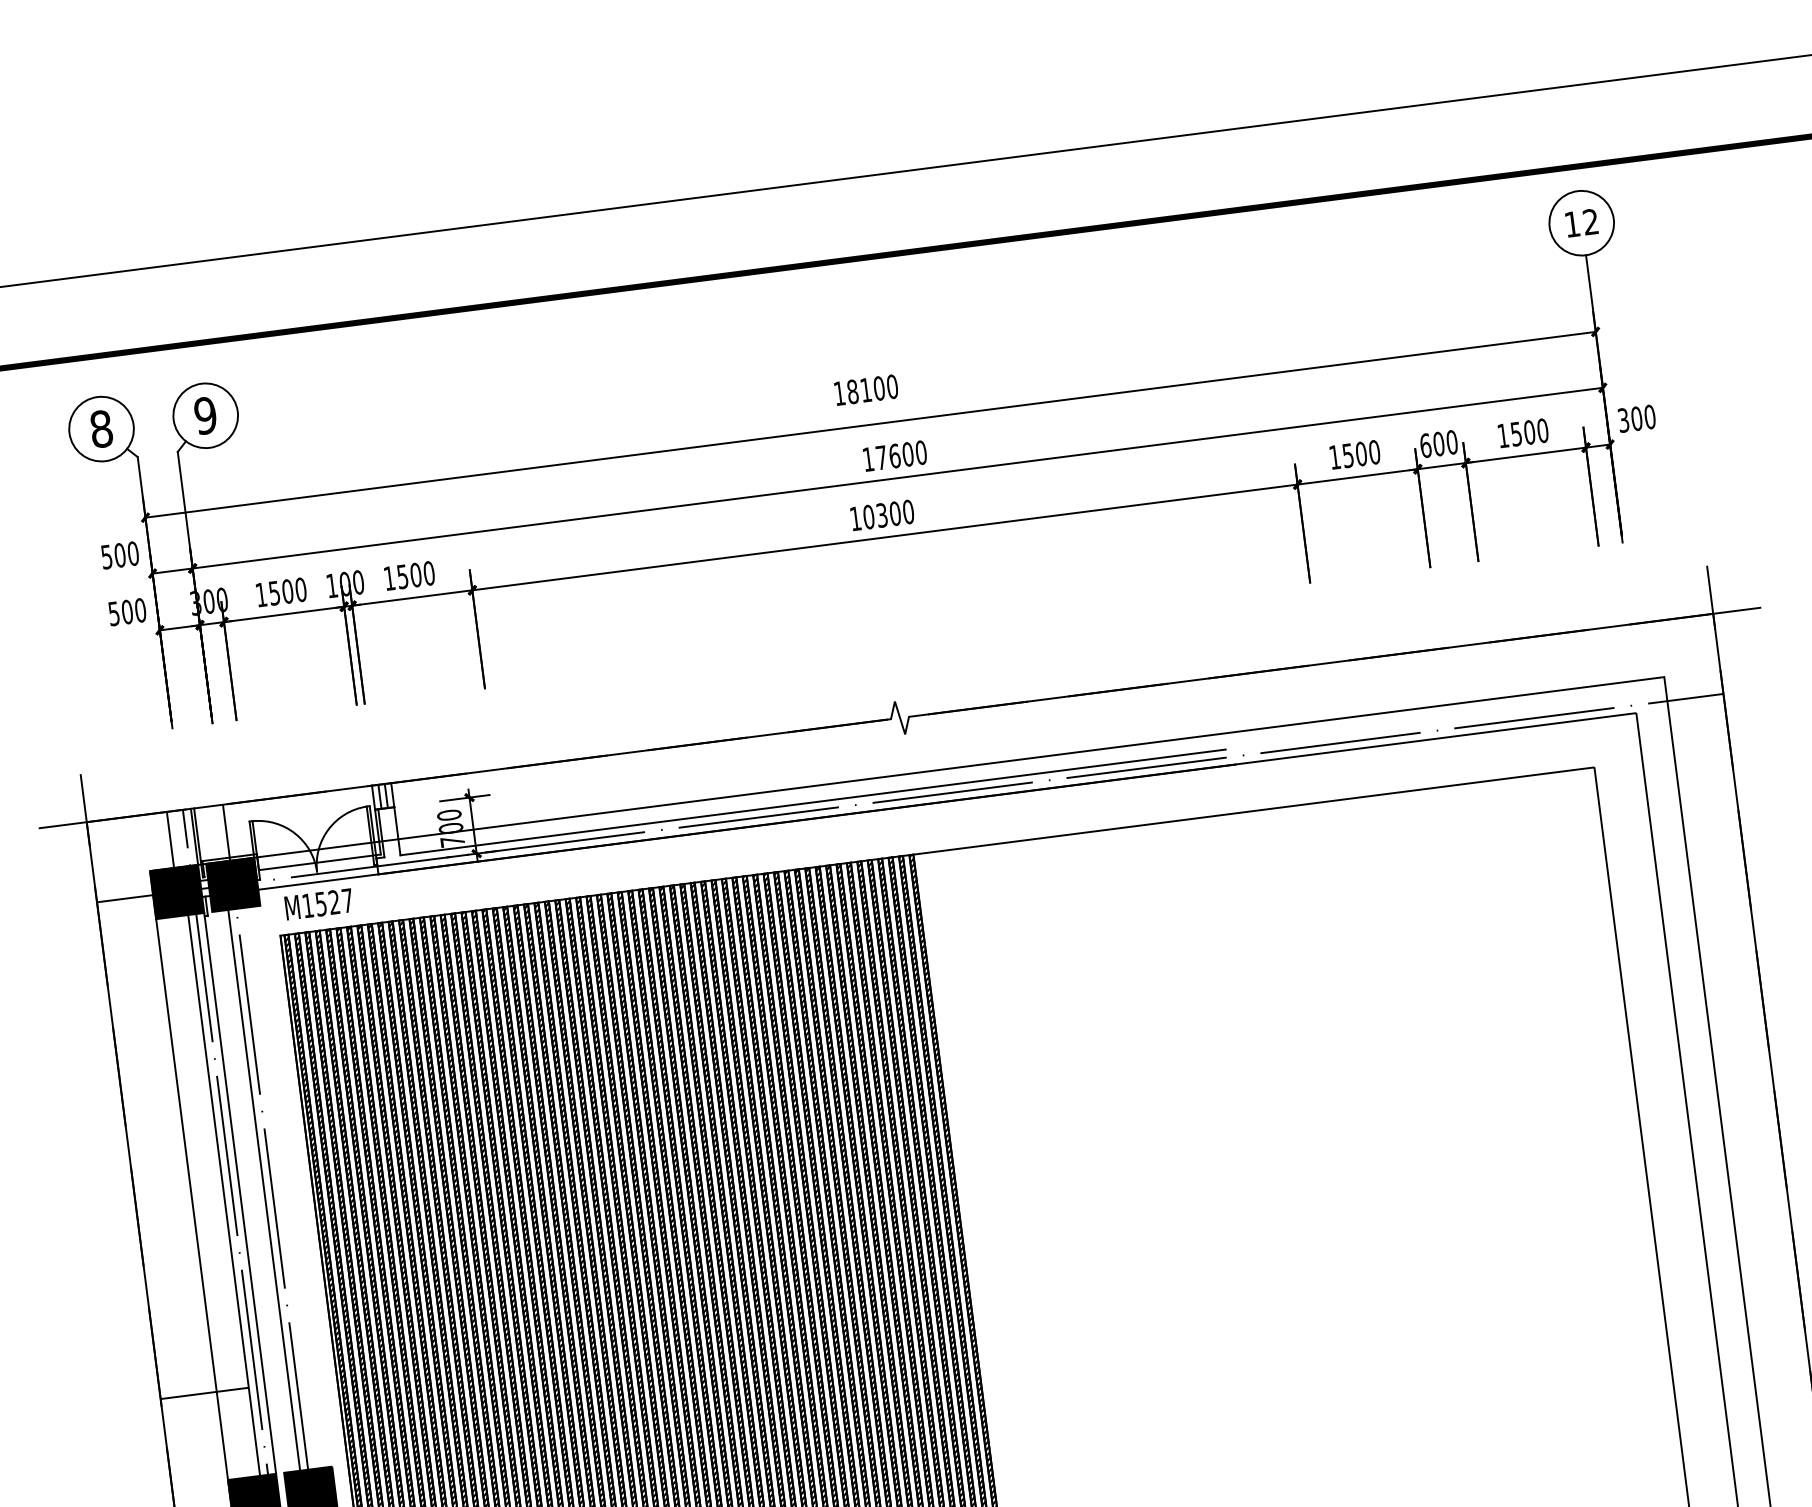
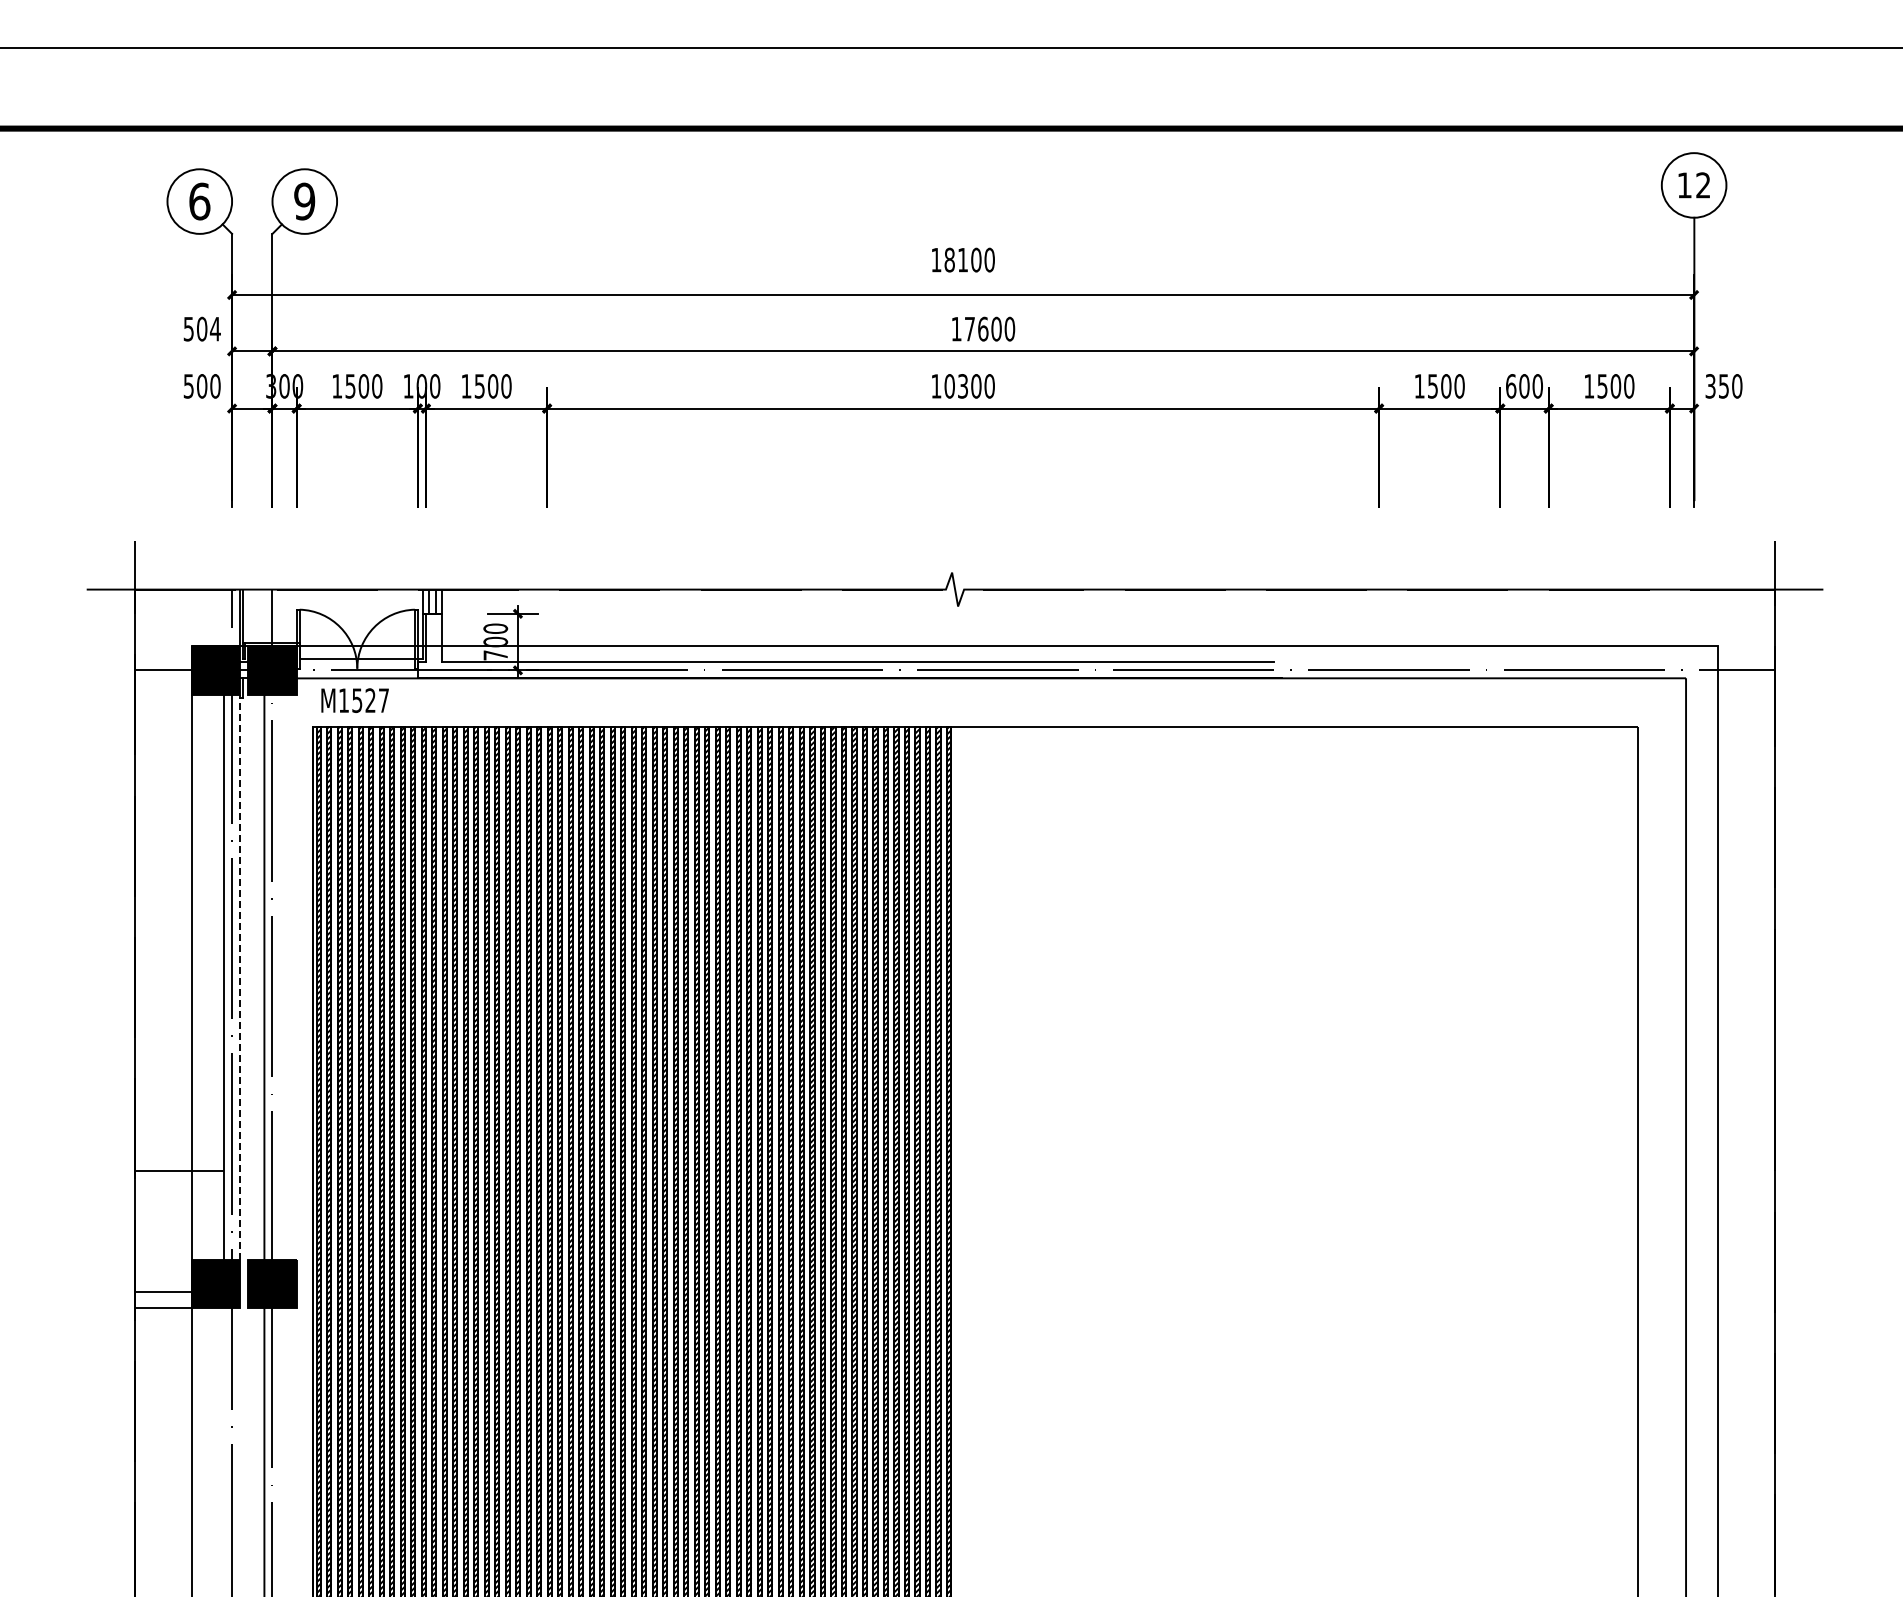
text: (1636, 418) -> (1723, 386), 300 -> 350
text: (101, 429) -> (199, 201), 8 -> 6
text: (132, 553) -> (214, 328), 500 -> 504
line: (169, 839) -> (215, 617), removed
line: (240, 1193) -> (240, 977), solid -> dashed

